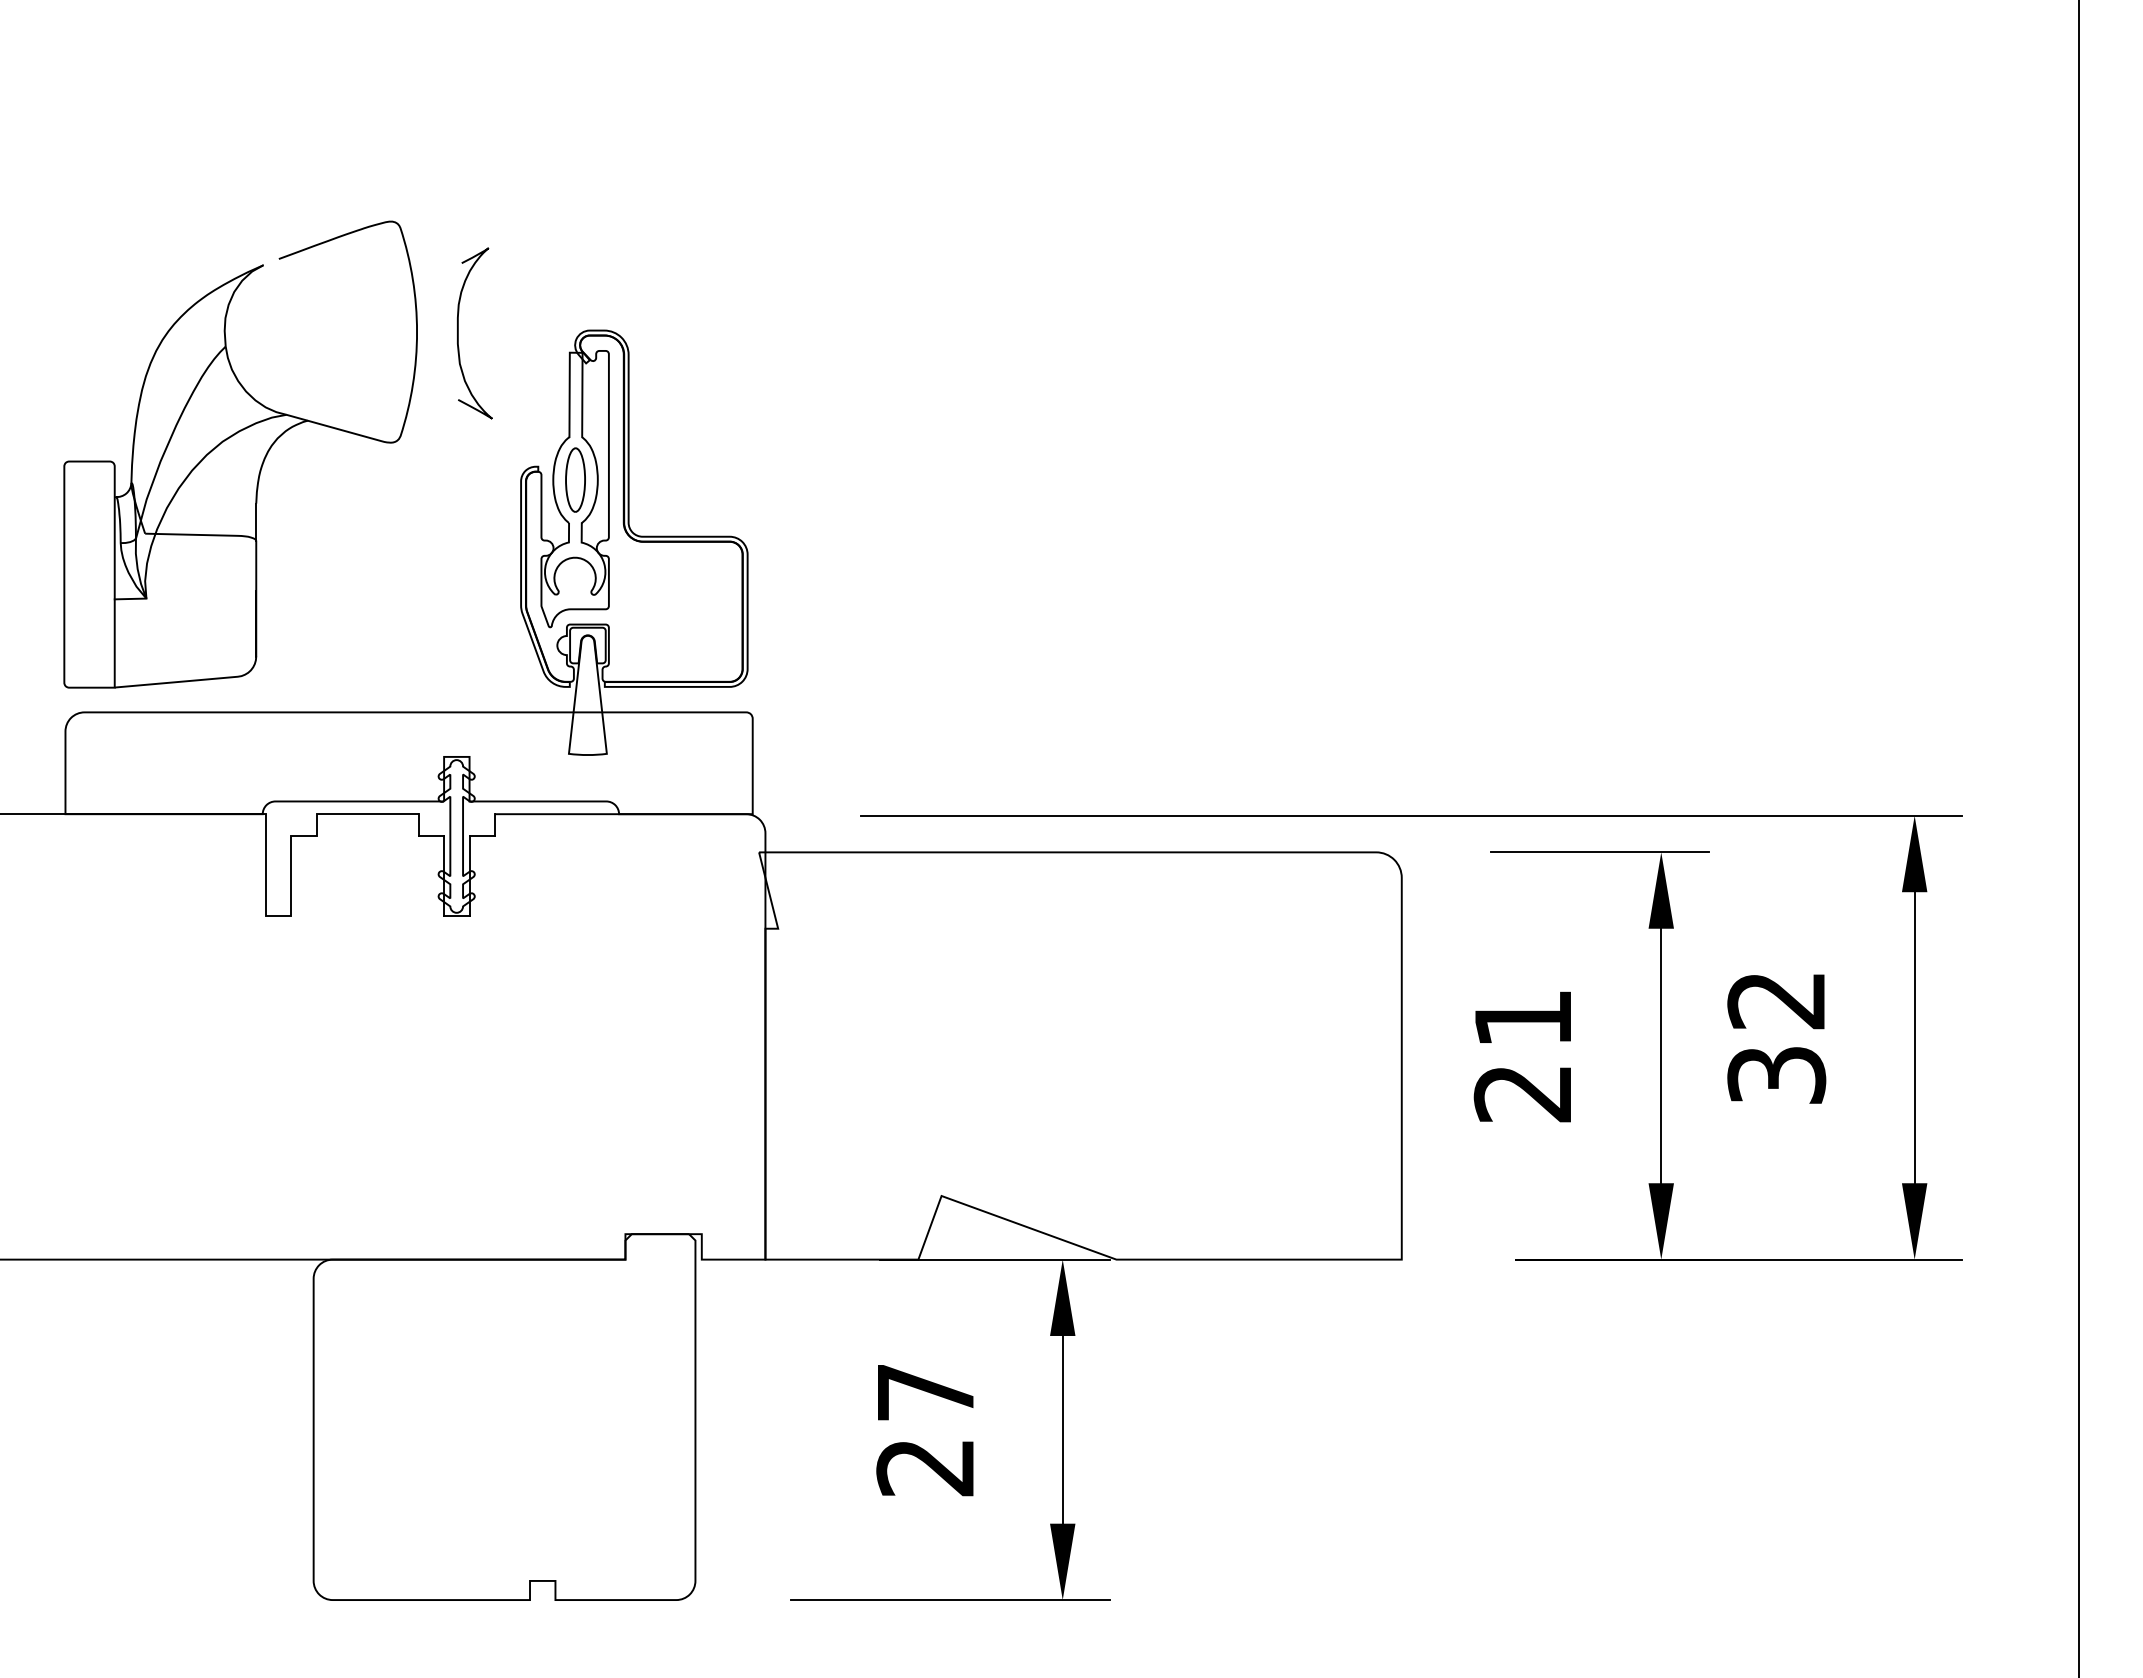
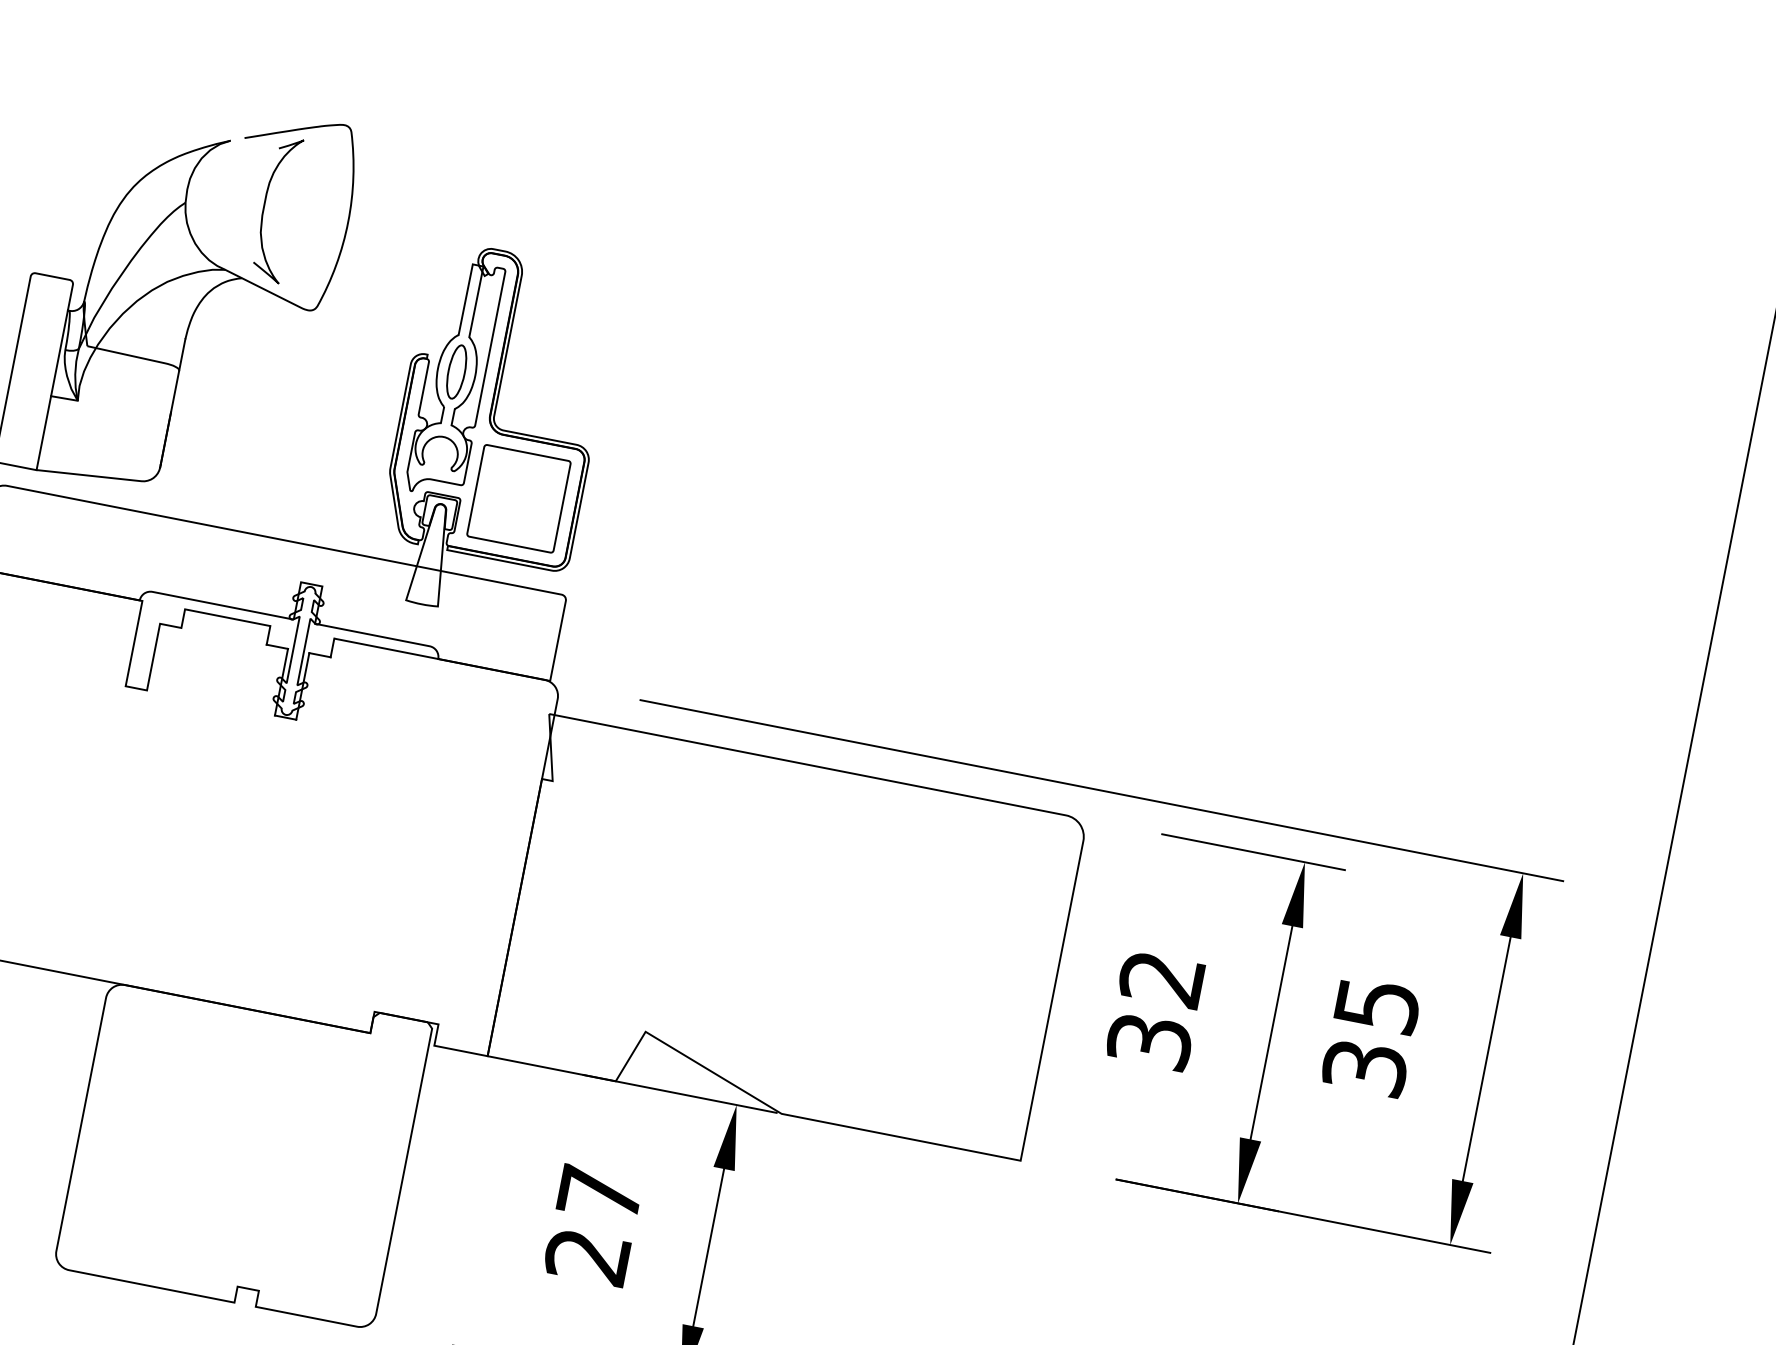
curve: (458, 333) -> (264, 206), moved
part: (675, 611) -> (518, 498), added
text: (1776, 1001) -> (1376, 1006), 32 -> 35
text: (1522, 1056) -> (1155, 1010), 21 -> 32

